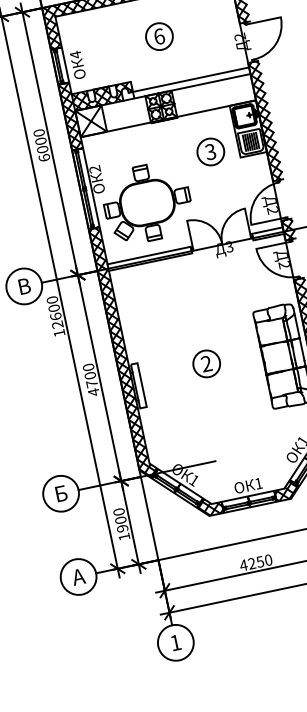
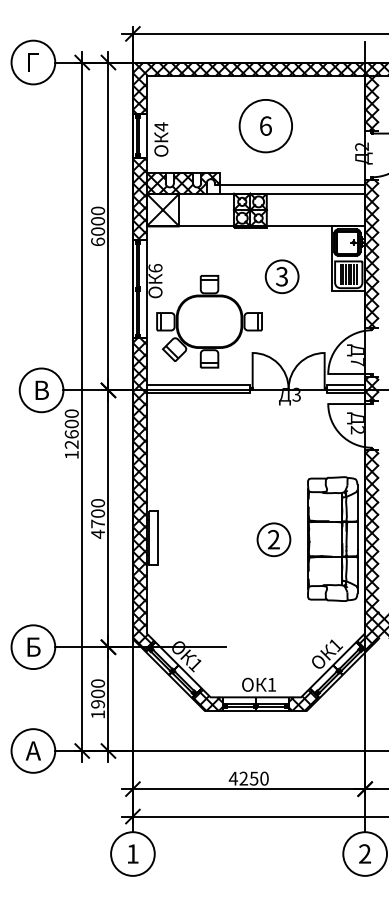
circle: (159, 36) -> (265, 125), size x1.6
part: (210, 151) -> (281, 276), moved
text: (95, 169) -> (155, 268), 2 -> 6
text: (271, 210) -> (356, 361), 2 -> 7
part: (206, 363) -> (273, 539), moved

